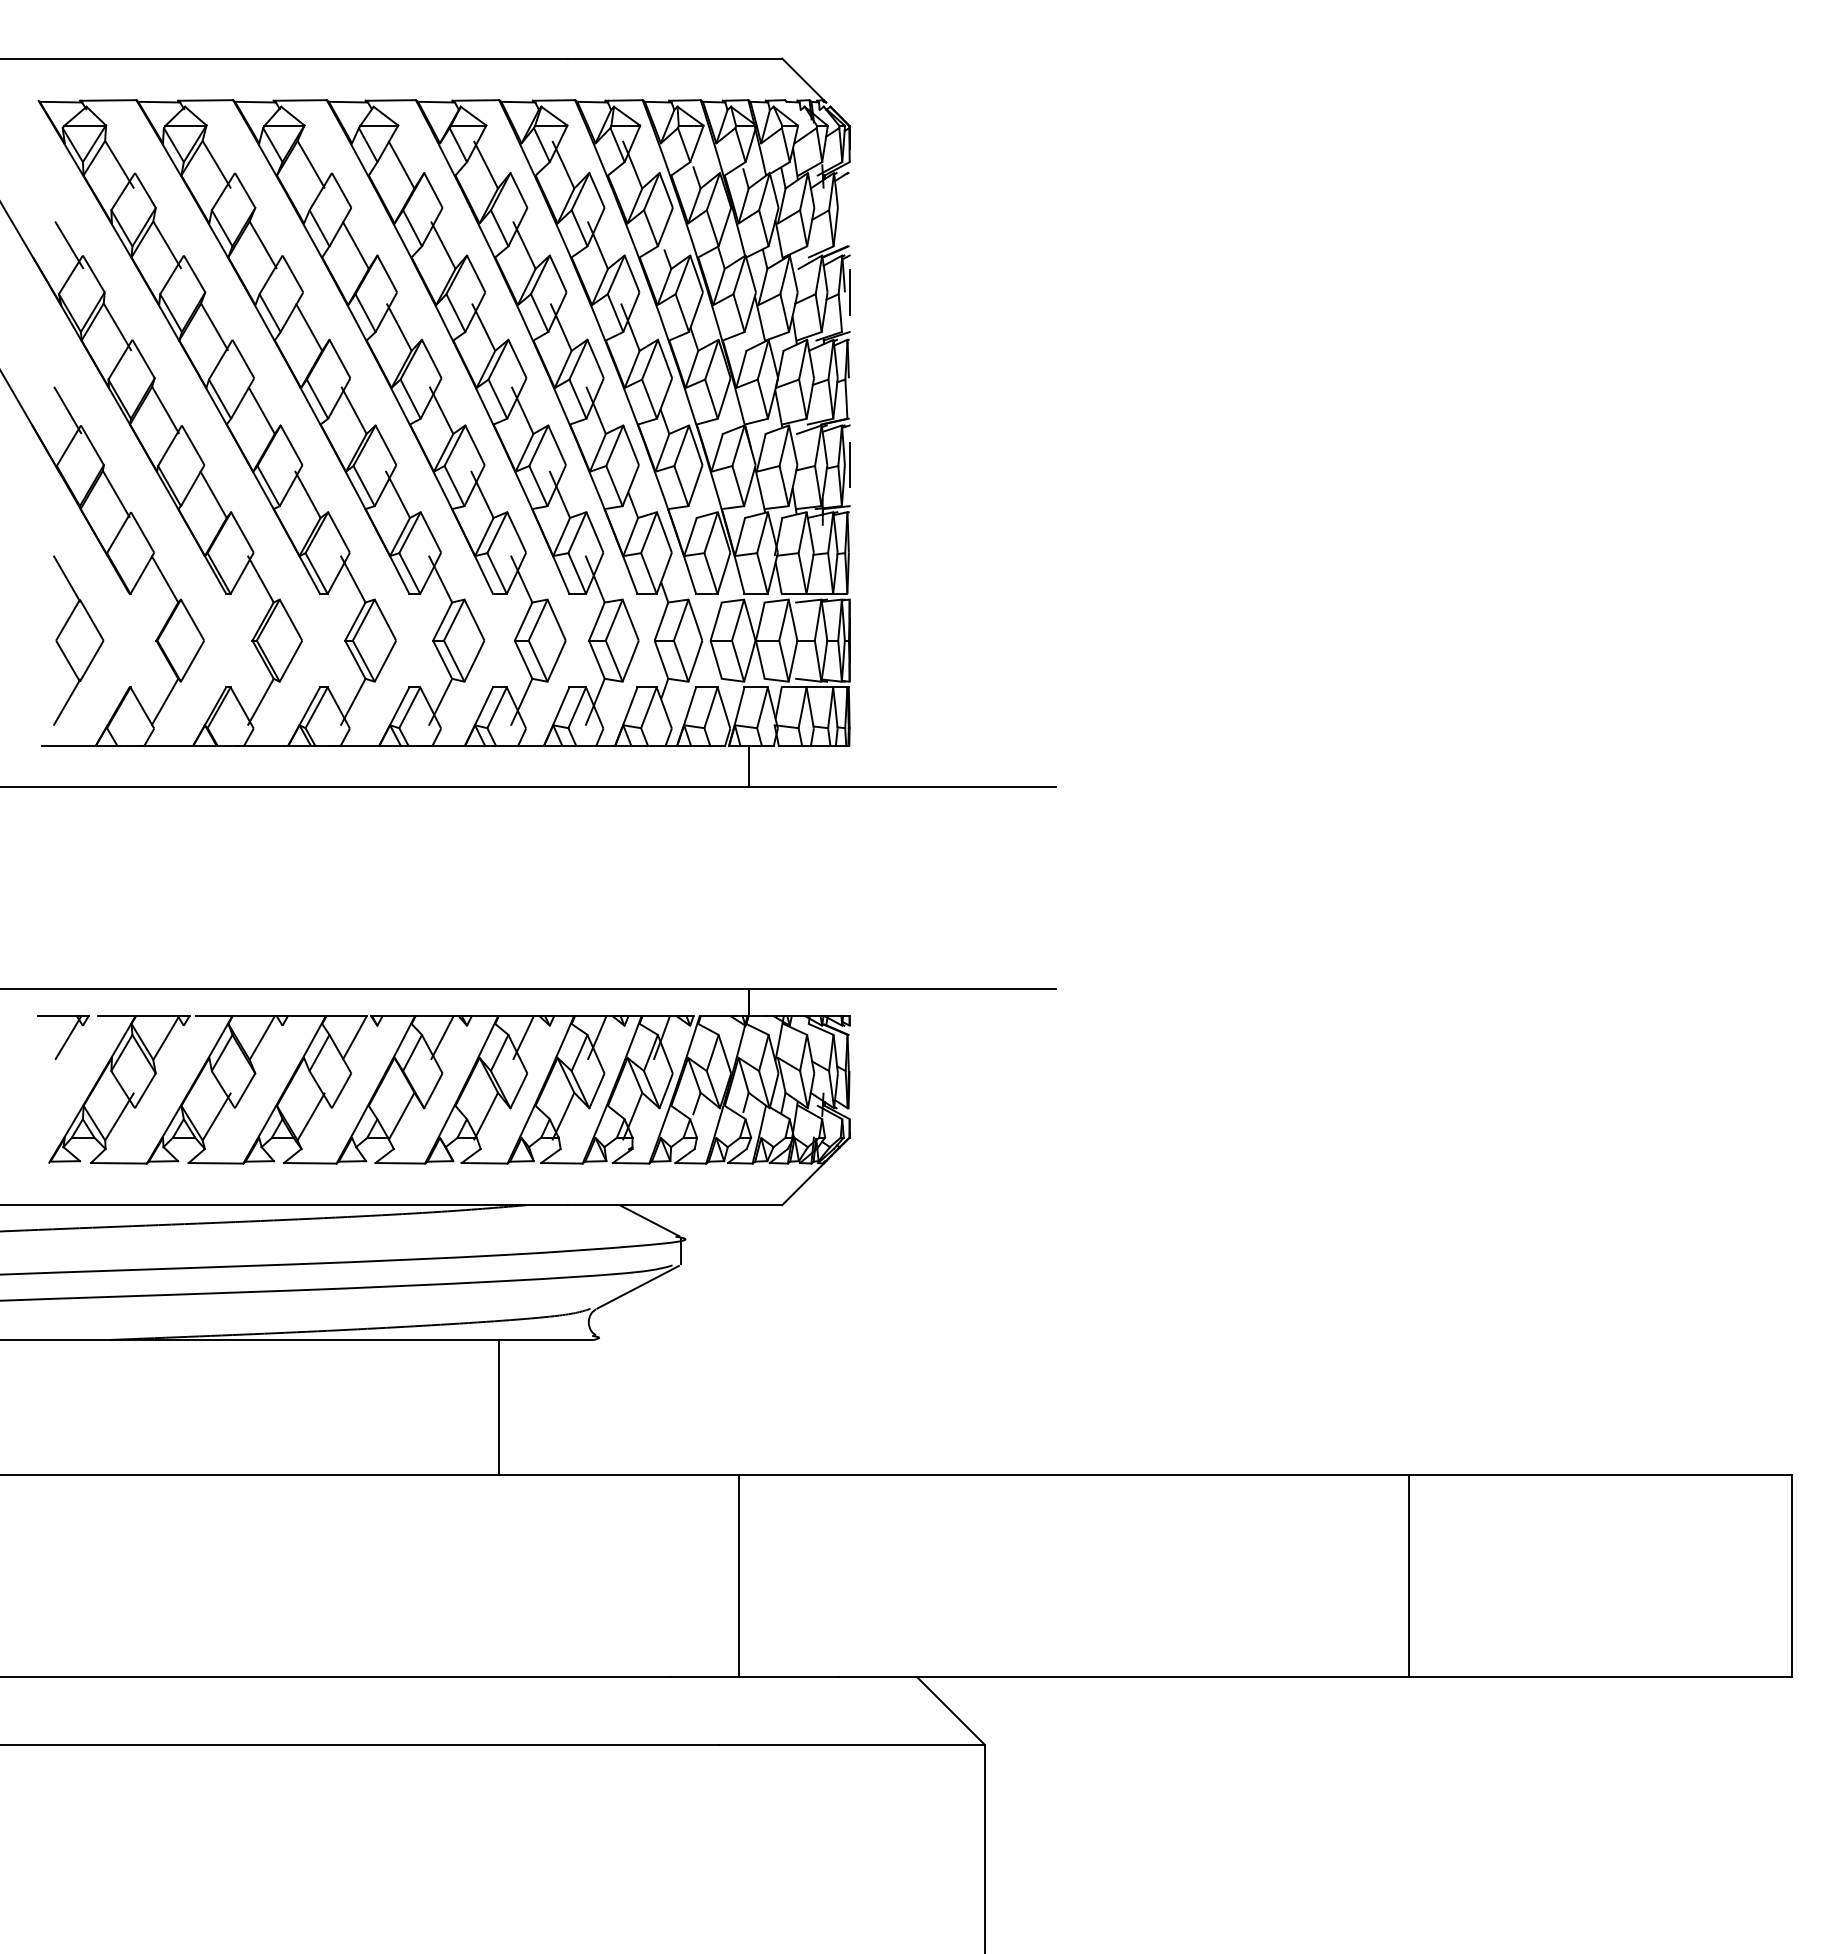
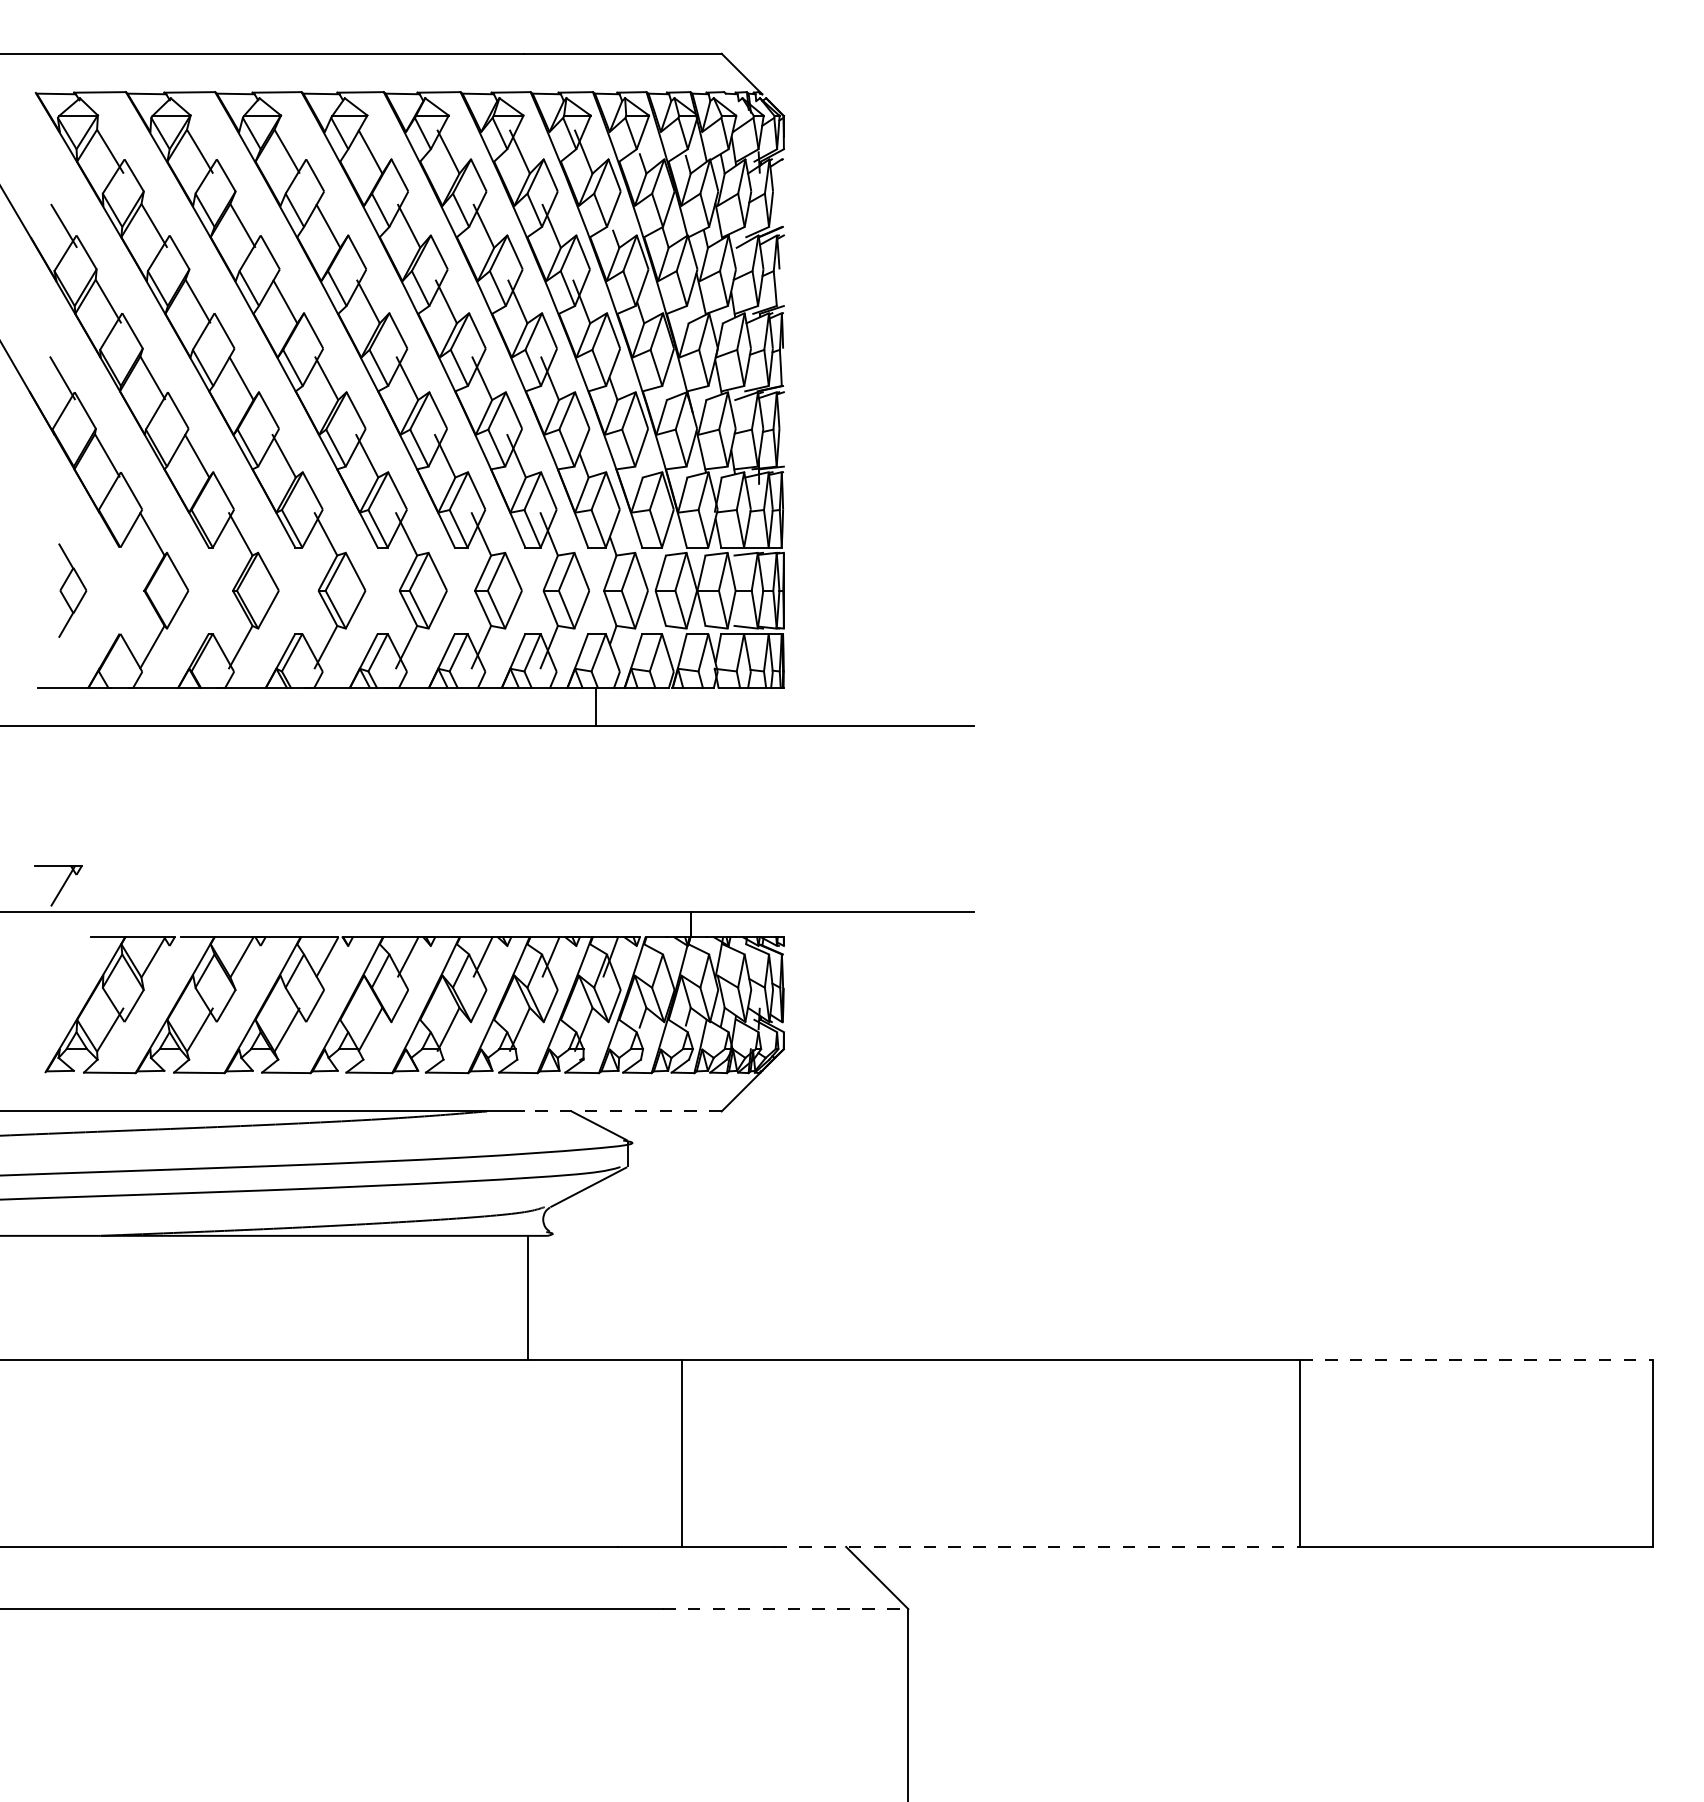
line: (849, 291) -> (783, 268), removed
line: (849, 464) -> (783, 428), removed
part: (78, 640) -> (72, 590), size x0.6
line: (748, 766) -> (595, 706), moved
part: (63, 1037) -> (58, 885), moved
line: (675, 1205) -> (623, 1111), solid -> dashed
line: (499, 1406) -> (528, 1297), moved
line: (1601, 1474) -> (1477, 1359), solid -> dashed
line: (1124, 1677) -> (1037, 1547), solid -> dashed
line: (851, 1744) -> (785, 1609), solid -> dashed

